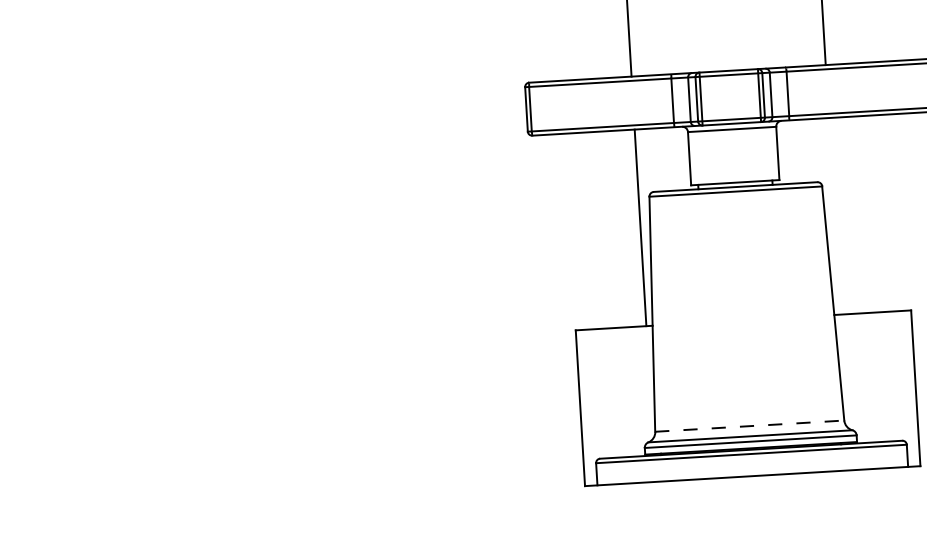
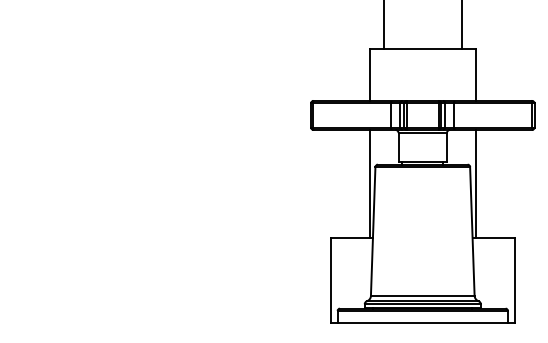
line: (833, 215) -> (475, 183), added
line: (749, 425) -> (422, 295), dashed -> solid

